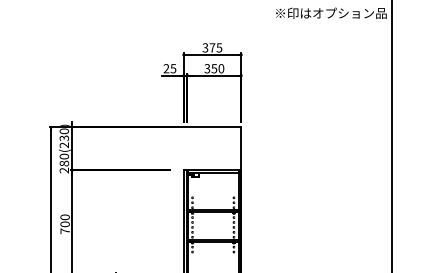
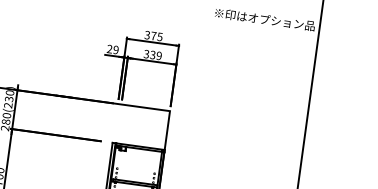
text: (173, 68) -> (116, 49), 25 -> 29
text: (218, 68) -> (156, 55), 350 -> 339

